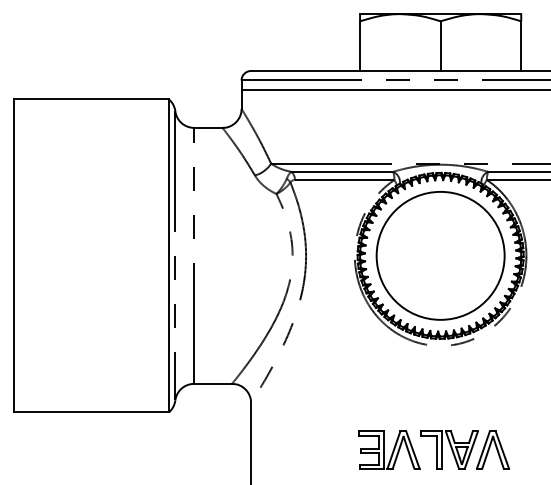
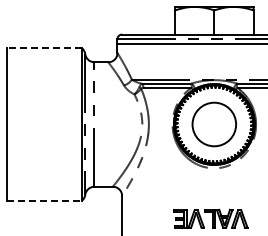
line: (91, 99) -> (44, 48), solid -> dashed
circle: (440, 255) -> (214, 124), size x0.7
line: (91, 412) -> (44, 200), solid -> dashed

